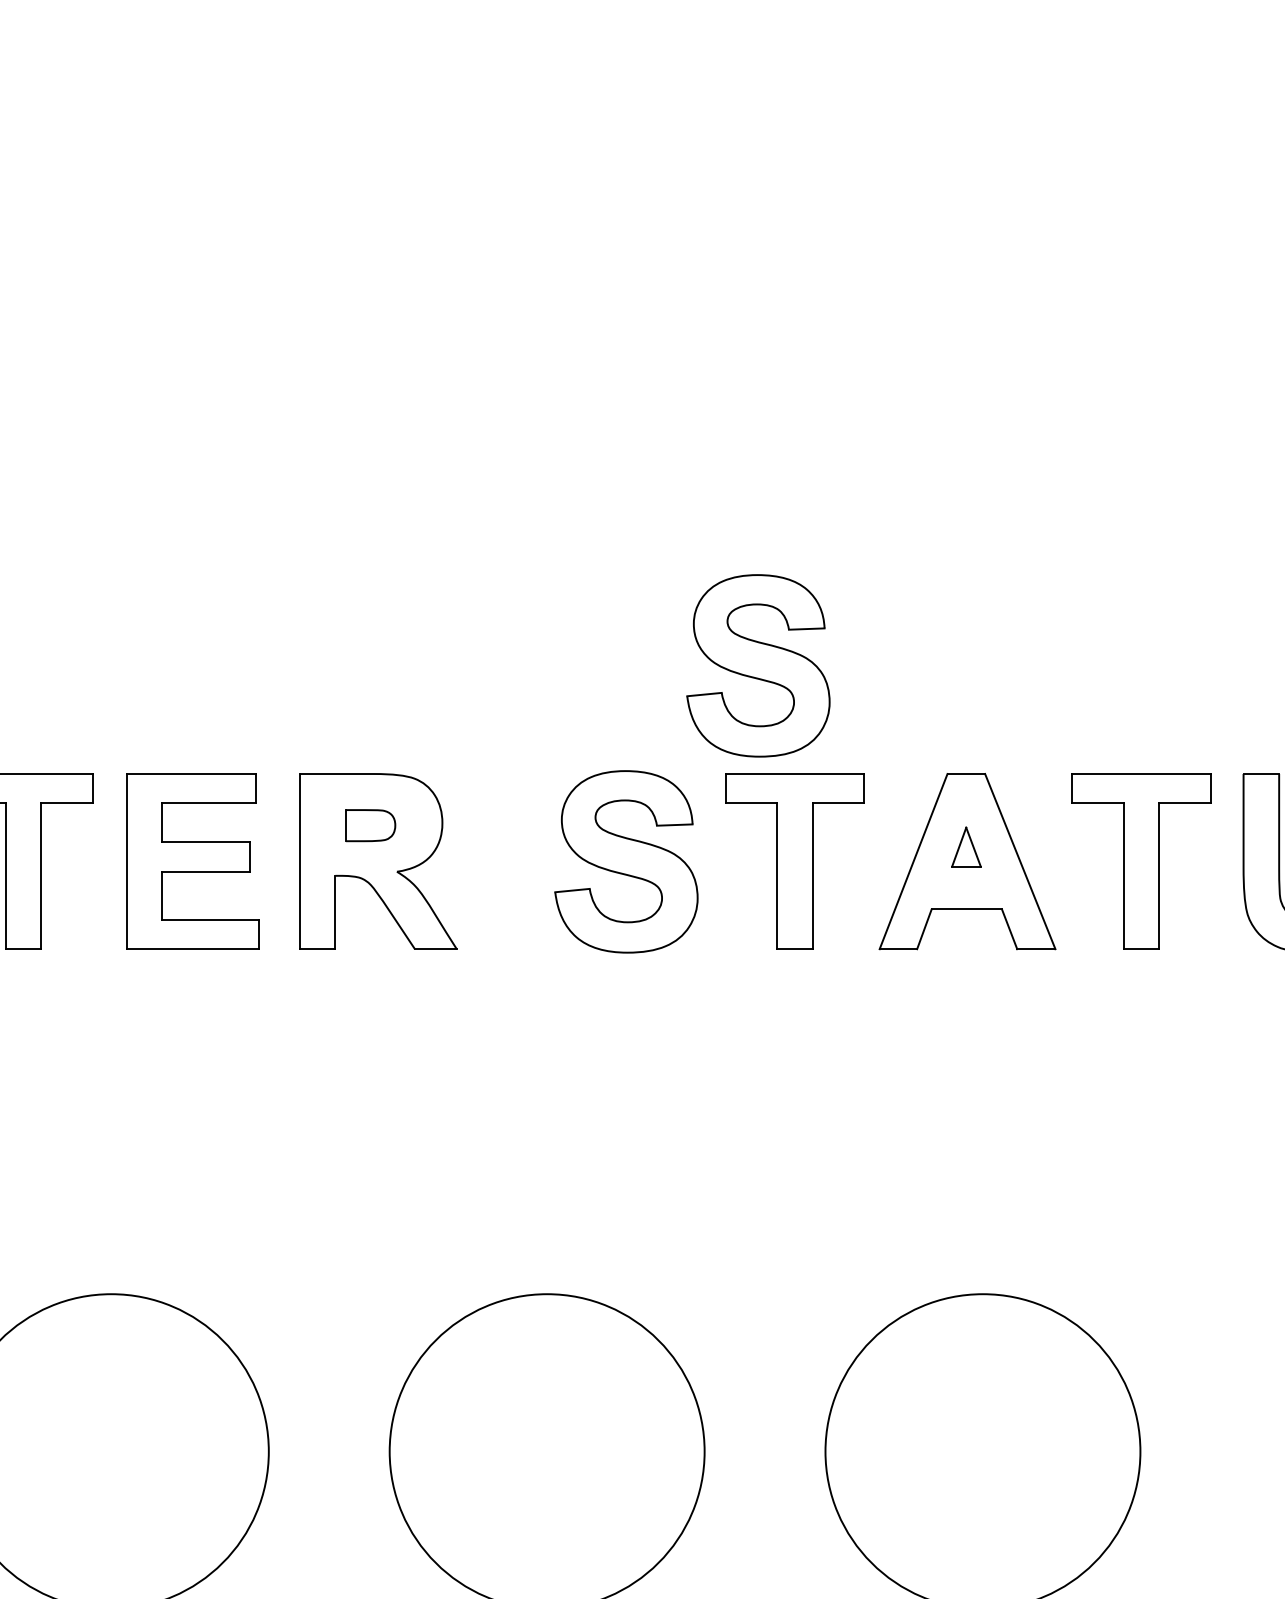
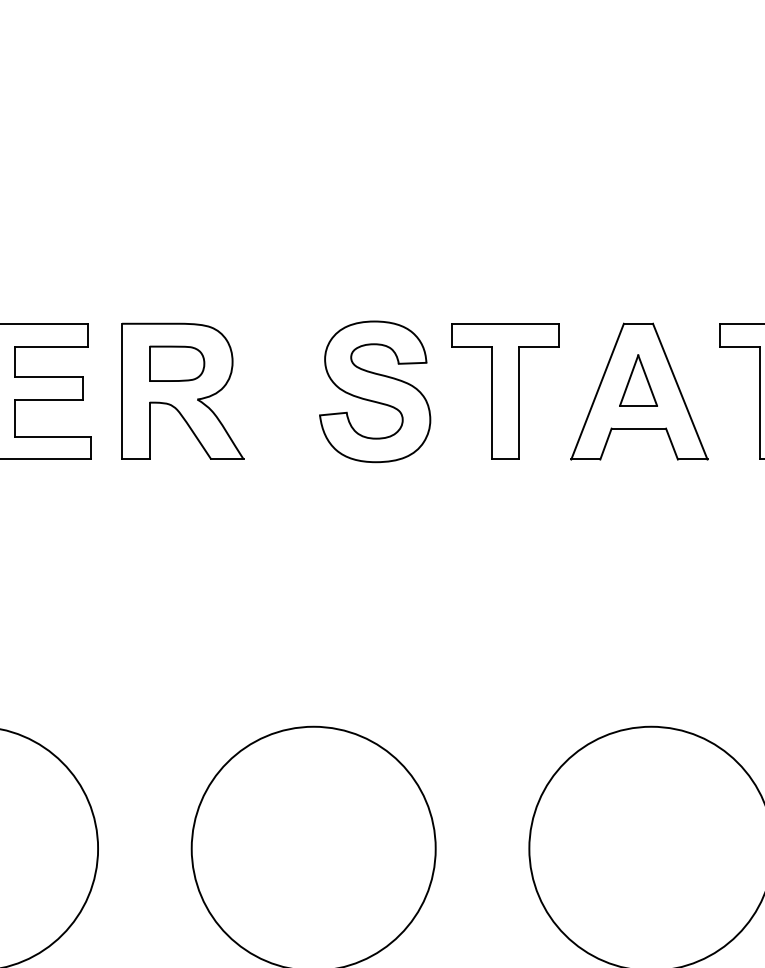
part: (758, 665) -> (477, 239), removed
part: (370, 825) -> (176, 363), size x1.43
part: (966, 846) -> (638, 379), size x1.67

